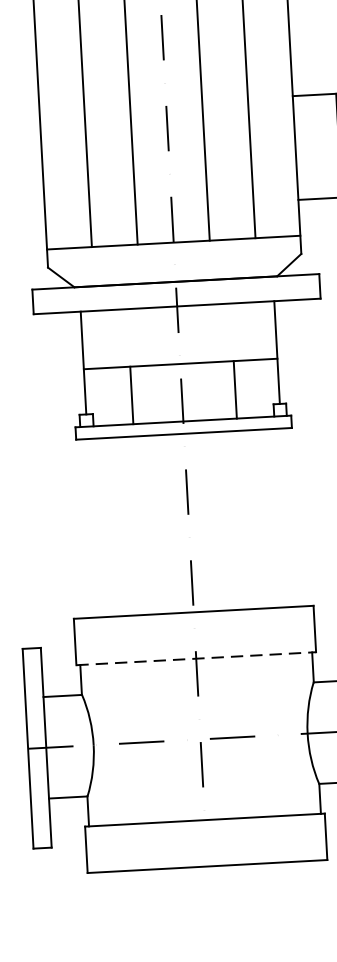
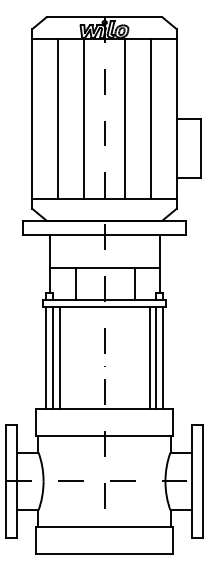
line: (292, 517) -> (163, 358), added
line: (280, 518) -> (156, 358), added
line: (267, 519) -> (149, 358), added
line: (111, 527) -> (60, 358), added
line: (99, 528) -> (53, 358), added
line: (85, 529) -> (45, 358), added
line: (196, 658) -> (104, 435), dashed -> solid

